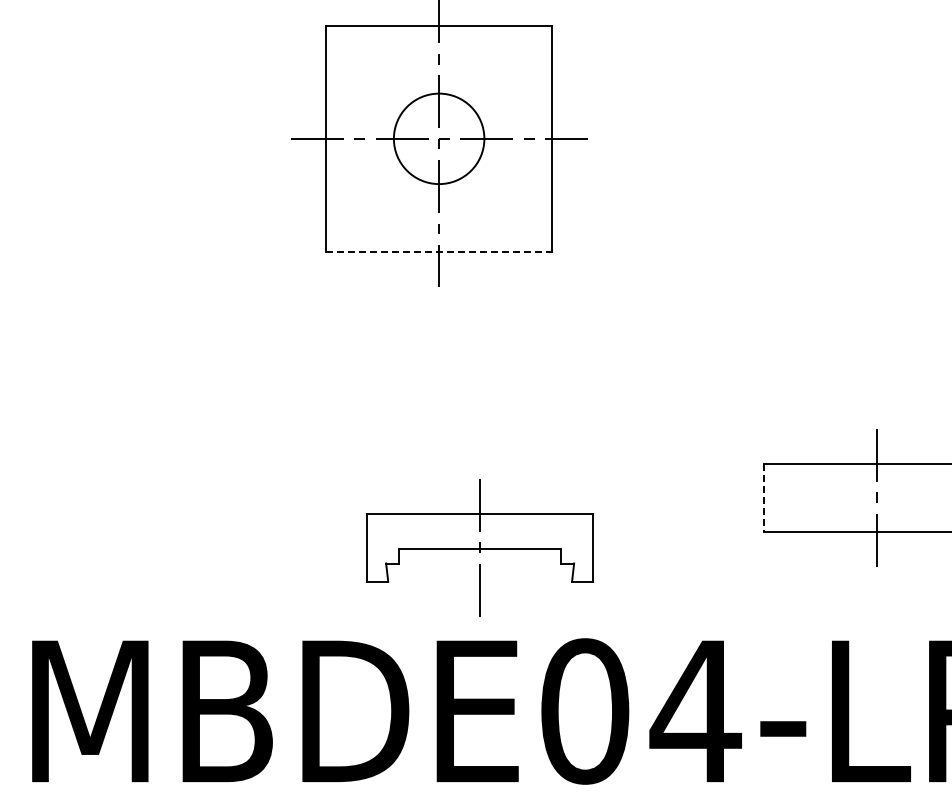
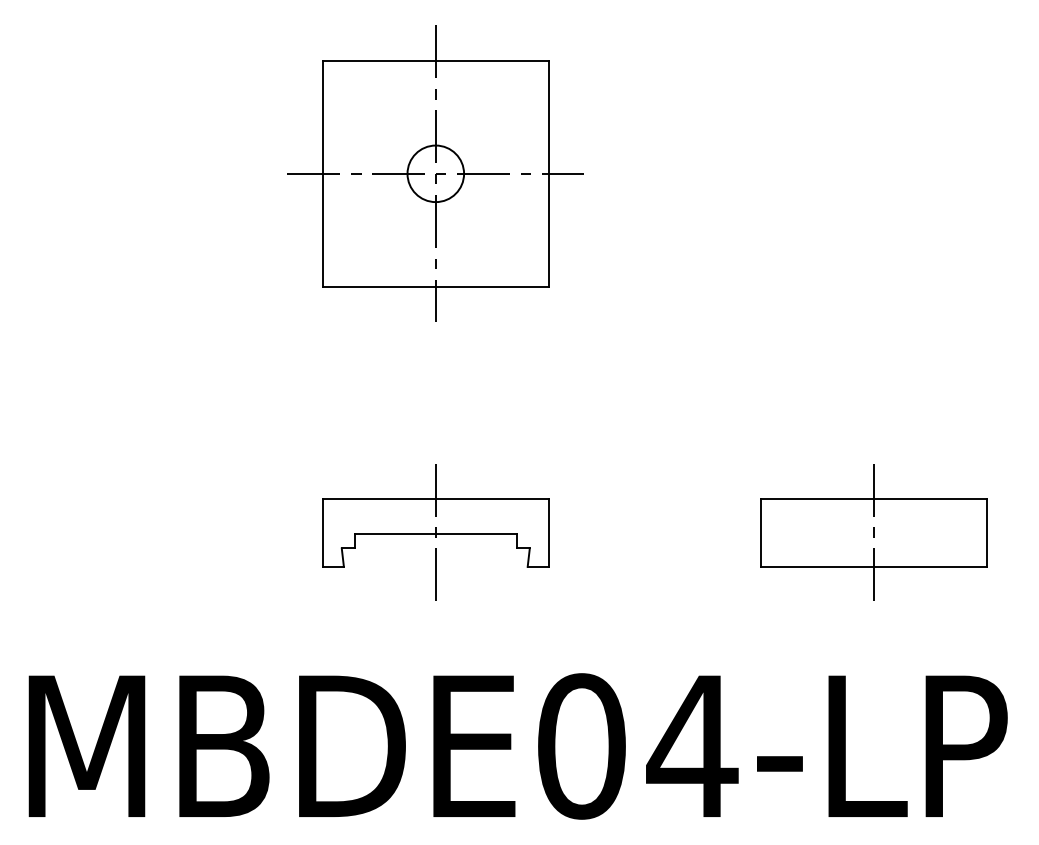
circle: (438, 138) -> (435, 173), size x0.62
line: (439, 251) -> (436, 286), dashed -> solid
line: (763, 497) -> (760, 532), dashed -> solid
part: (479, 547) -> (435, 532), moved

